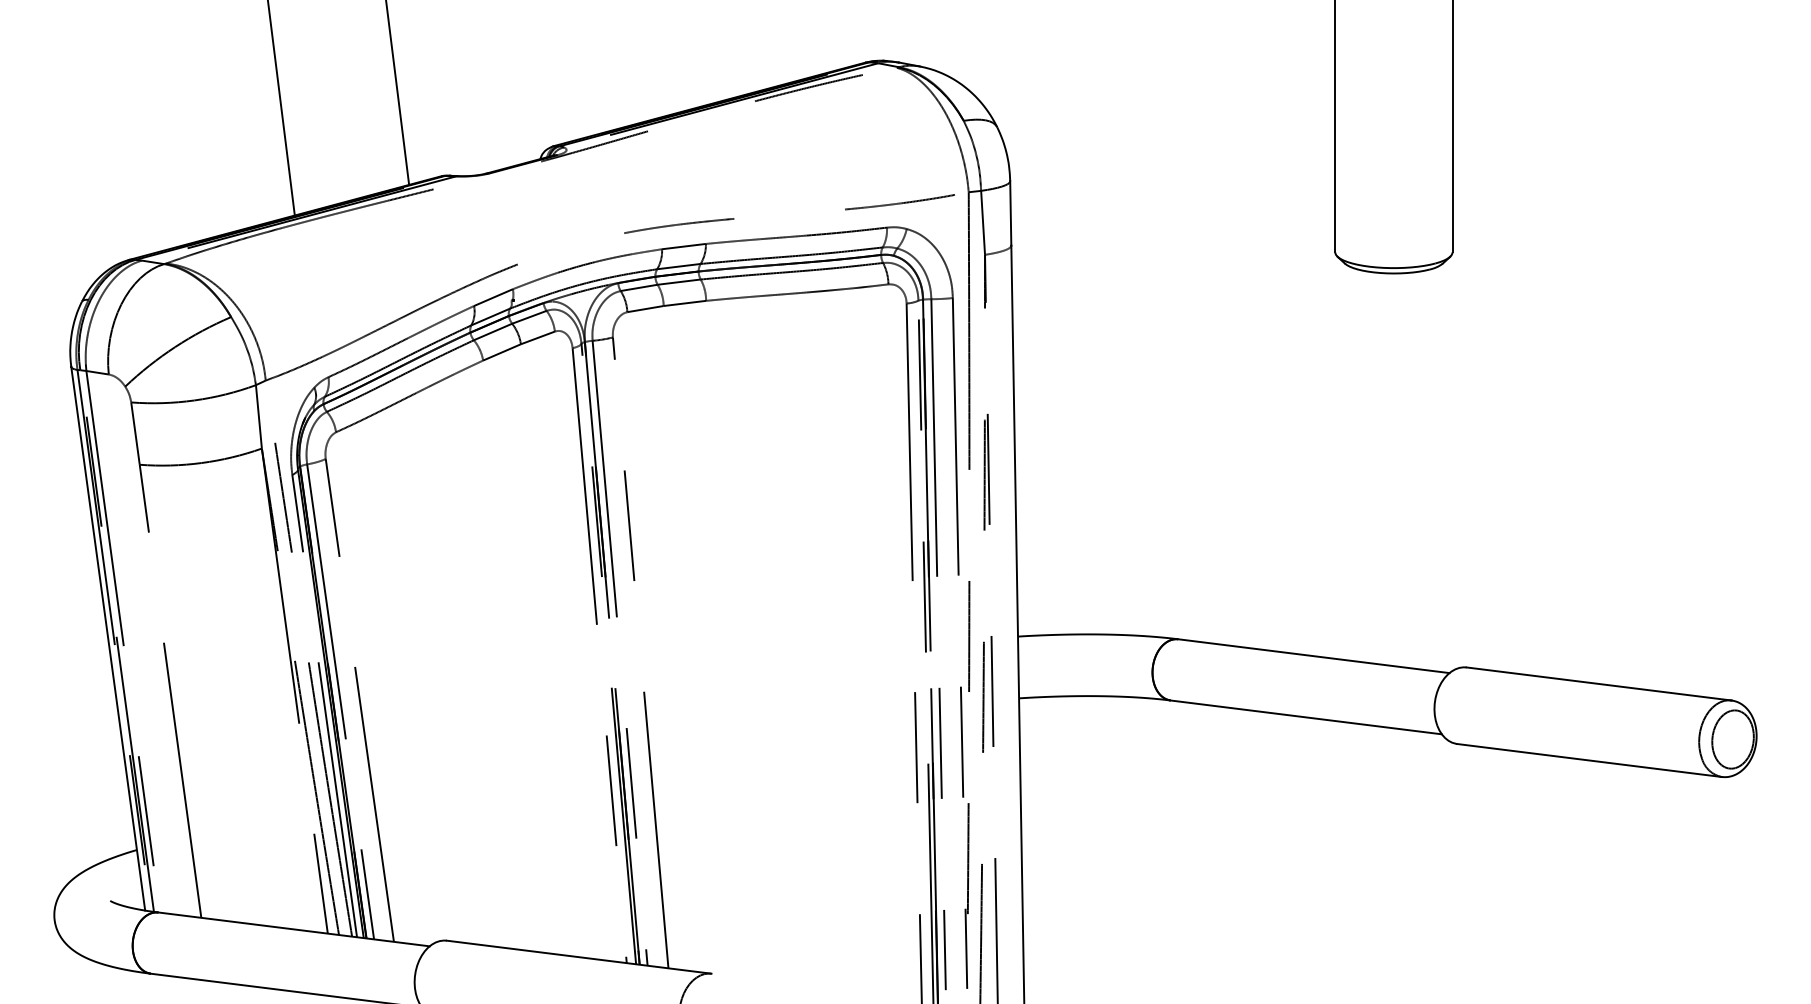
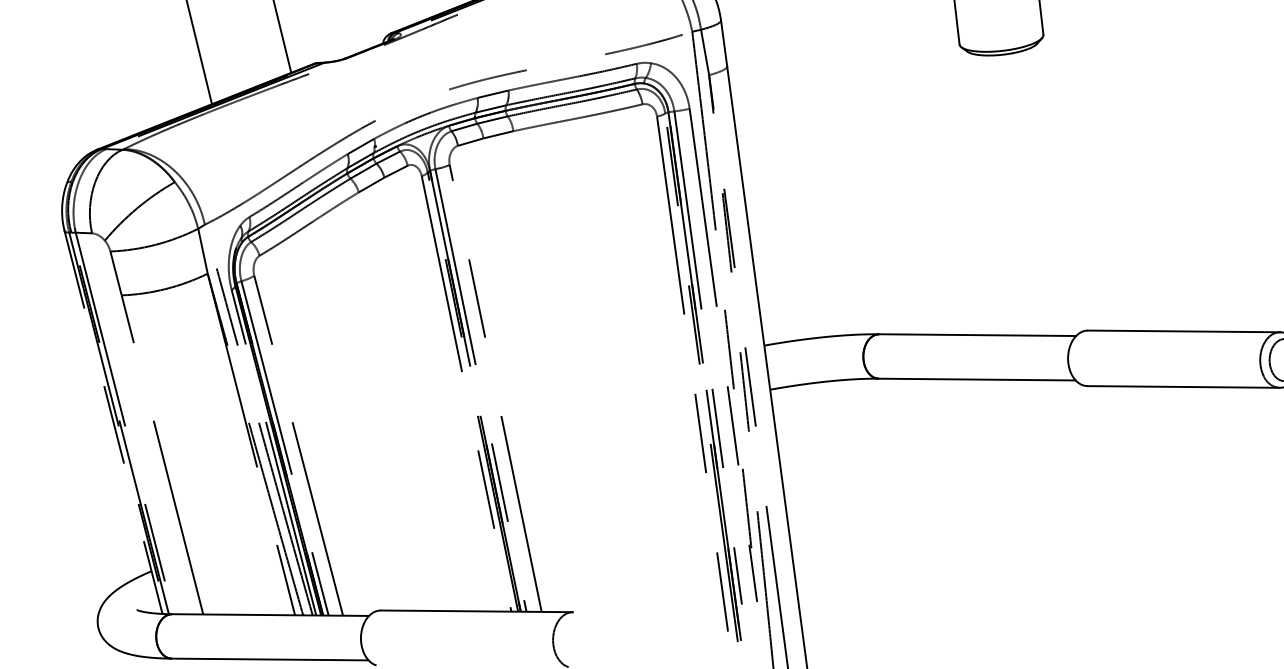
line: (108, 639) -> (113, 423), solid -> dashed

